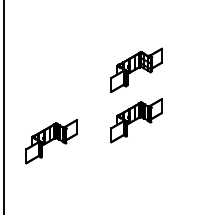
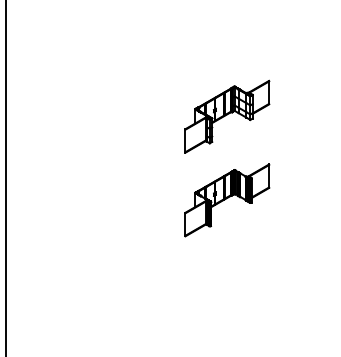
part: (51, 141) -> (85, 234), removed

